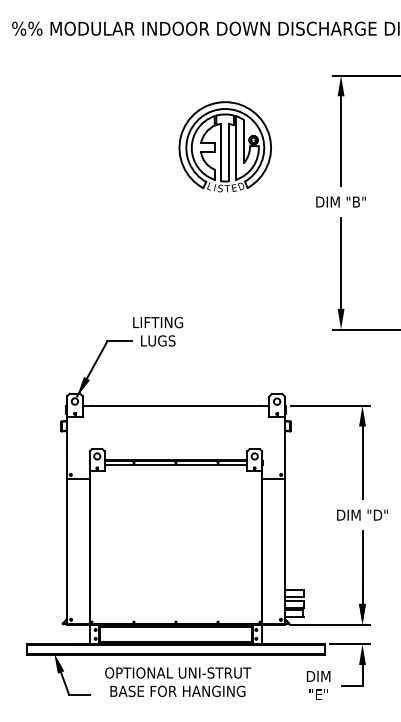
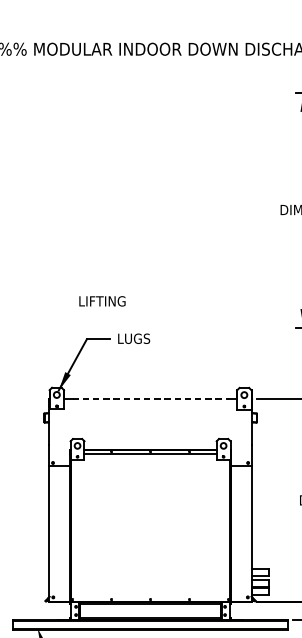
part: (224, 146) -> (195, 158), removed
text: (158, 322) -> (102, 301), moved
line: (176, 405) -> (151, 398), solid -> dashed

